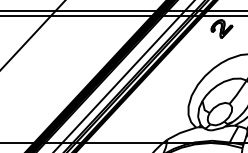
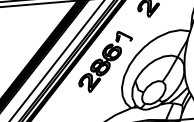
part: (174, 78) -> (105, 61), added

